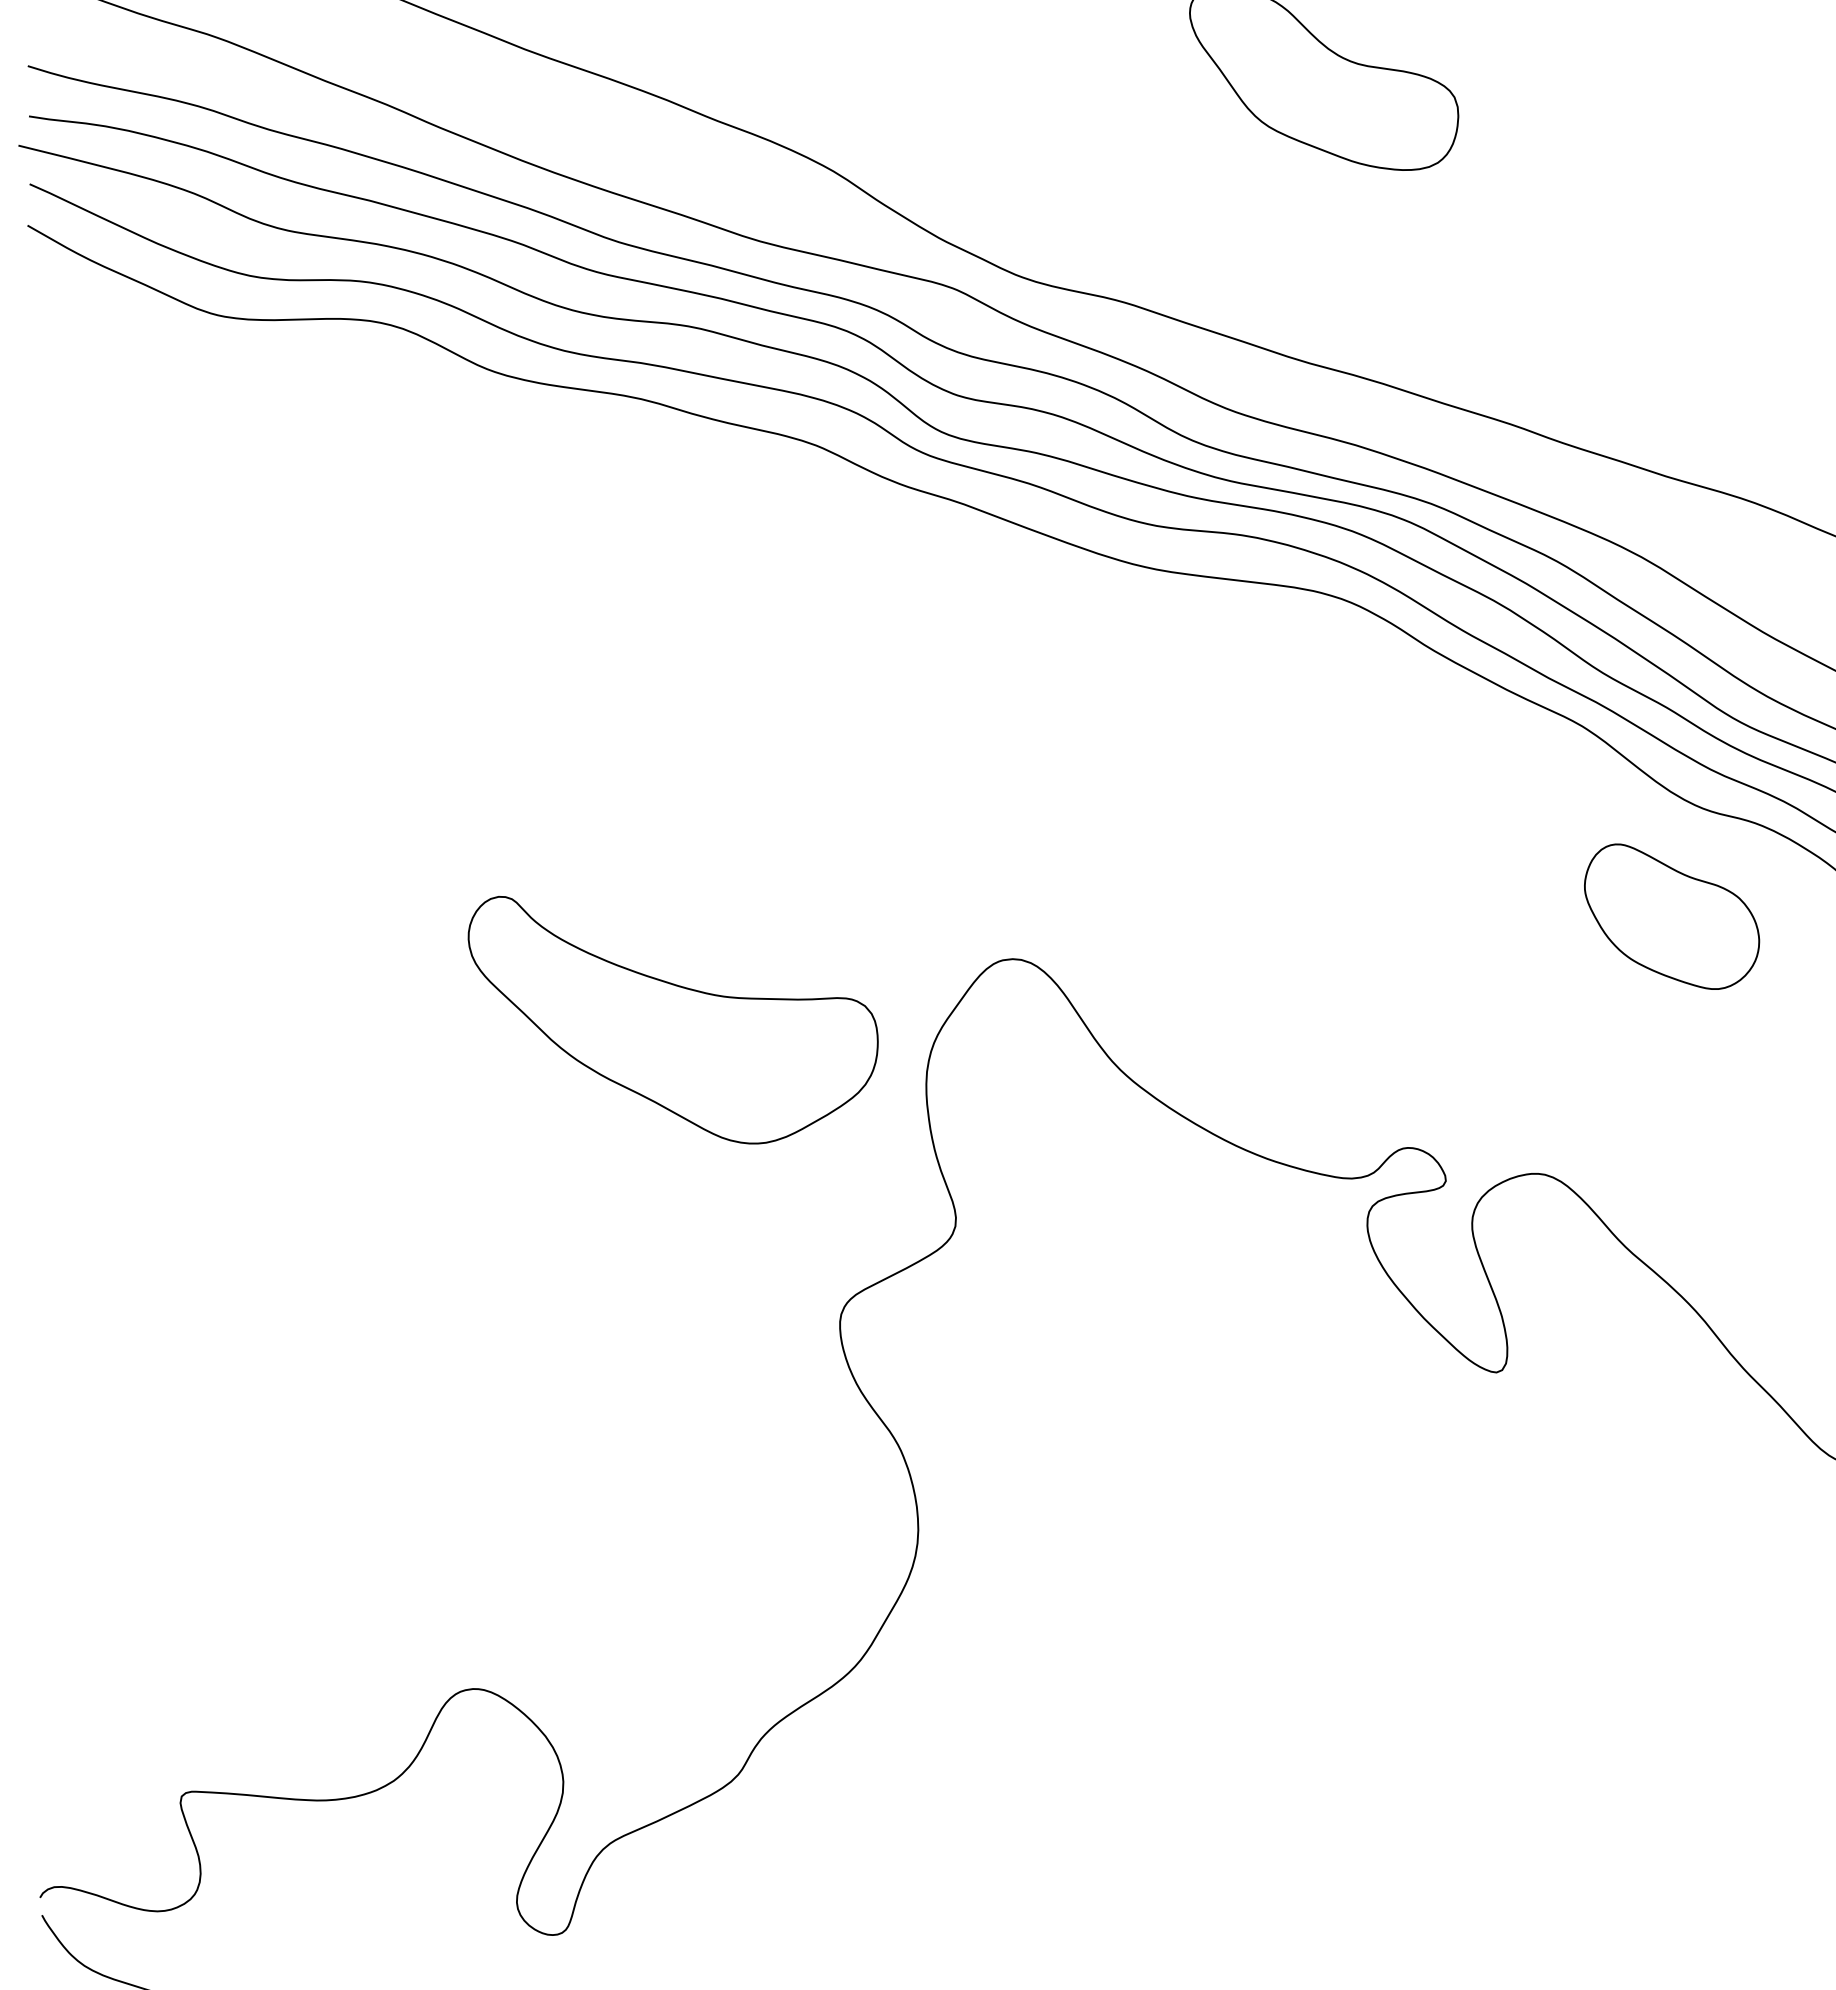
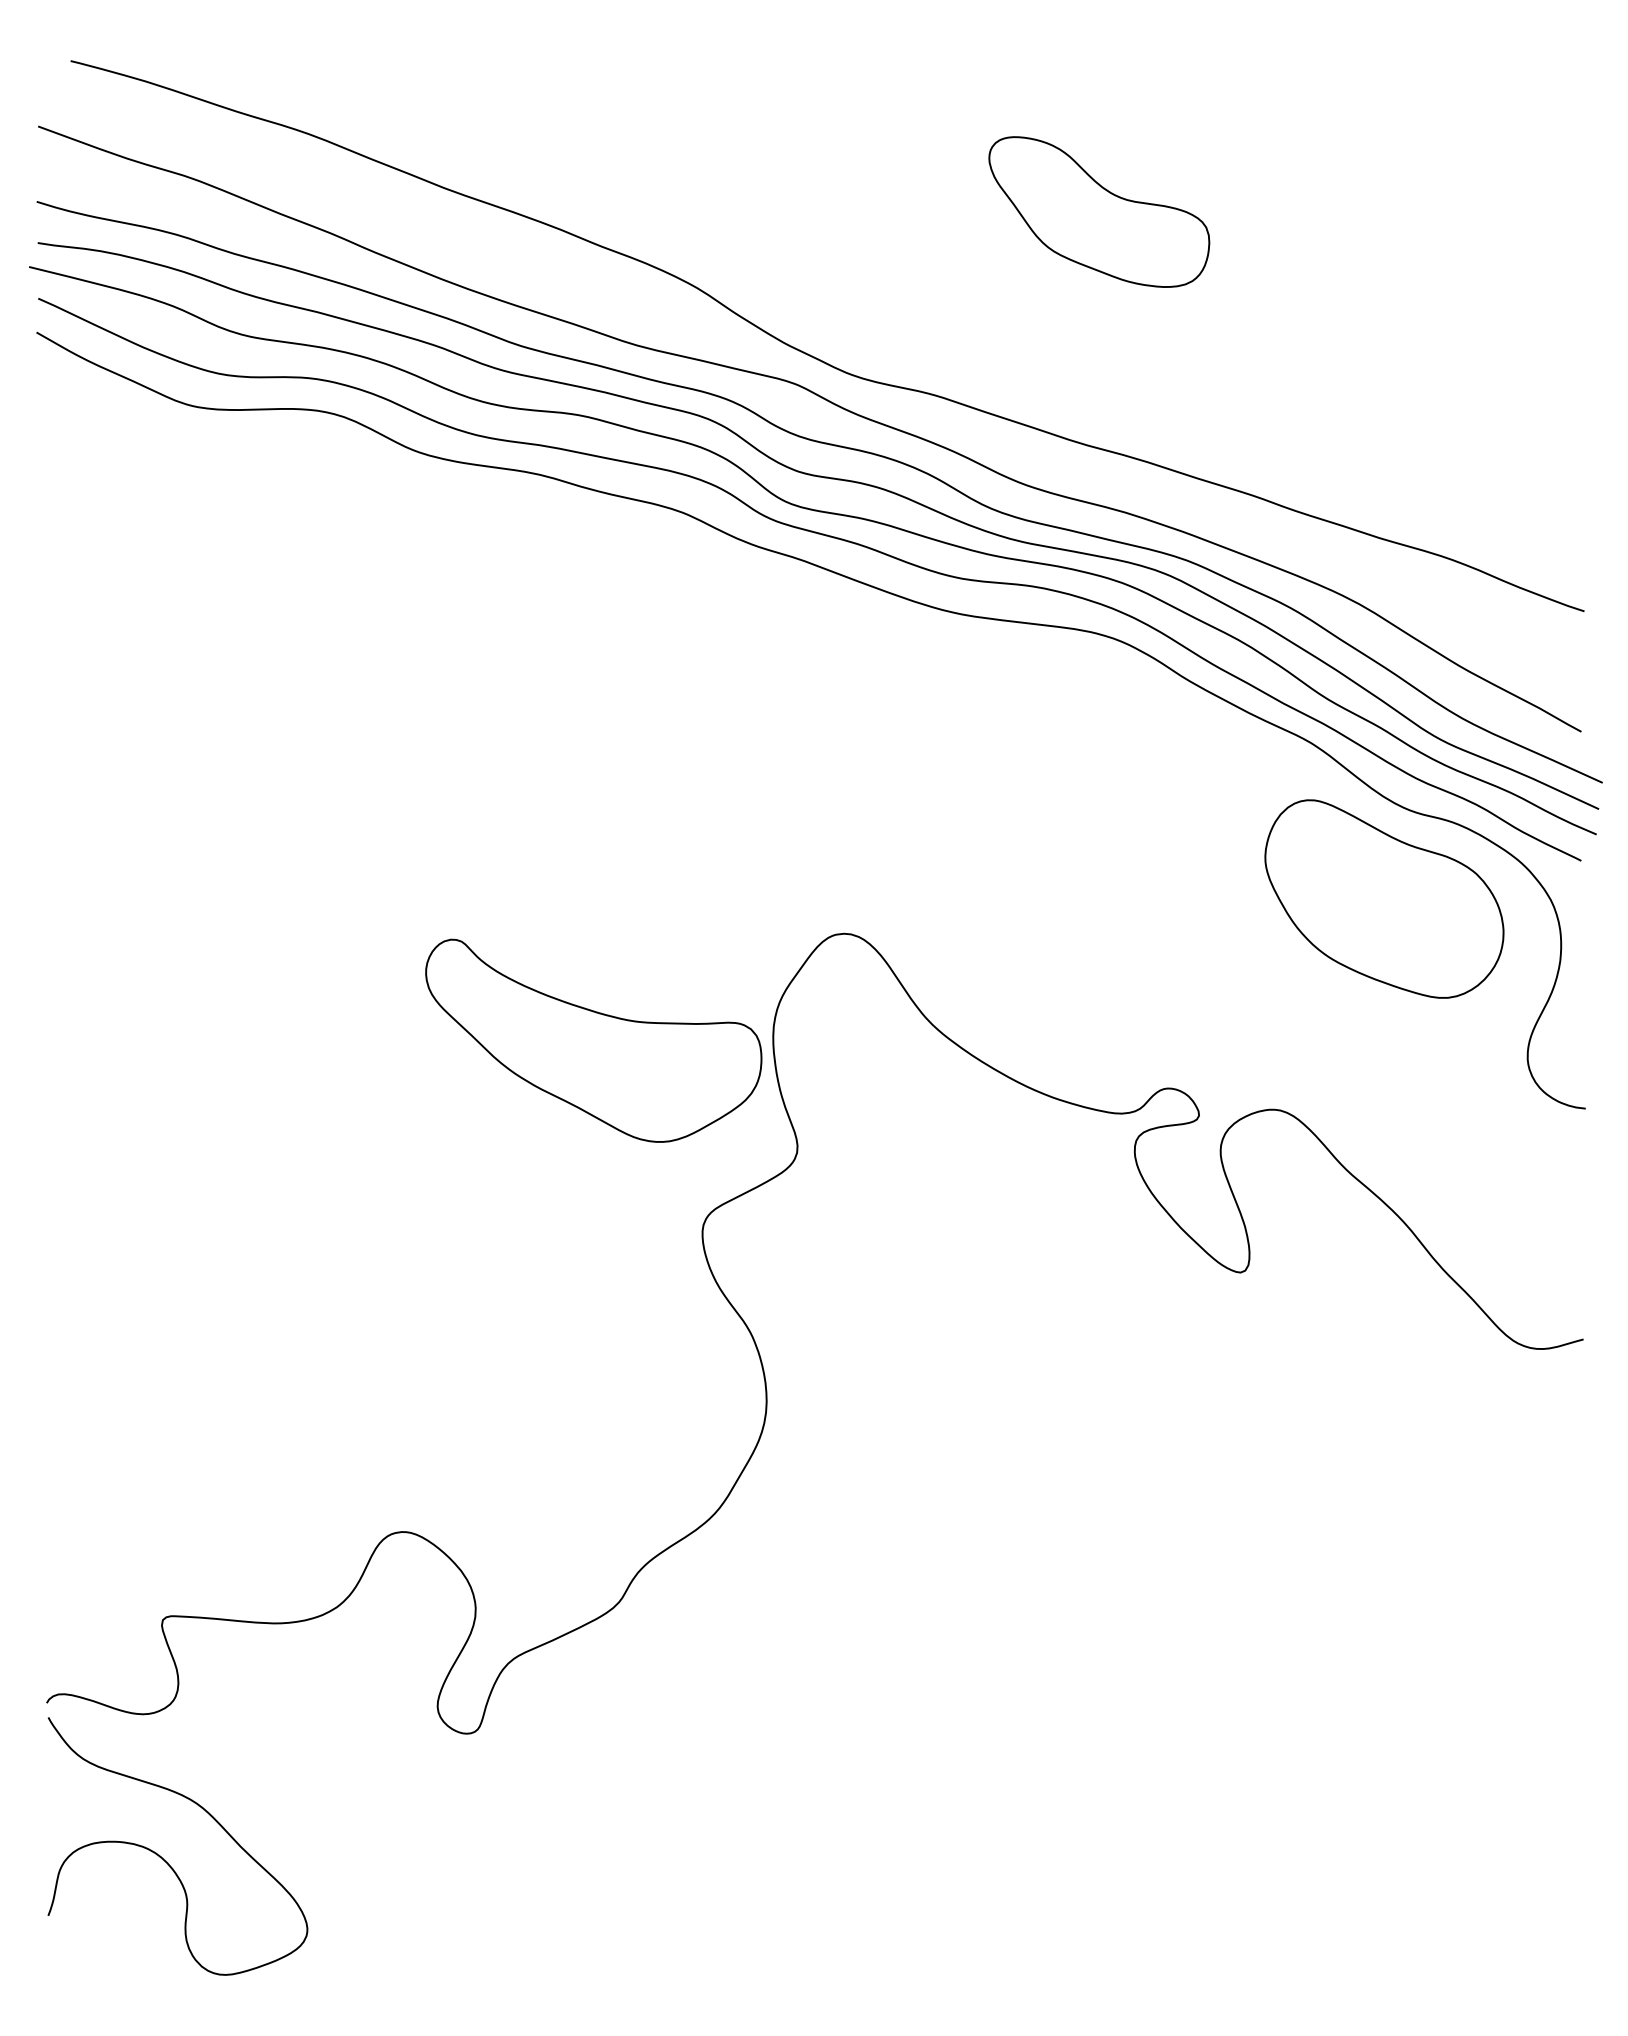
part: (1672, 916) -> (1384, 898), size x1.67
part: (672, 1019) -> (593, 1040), moved

